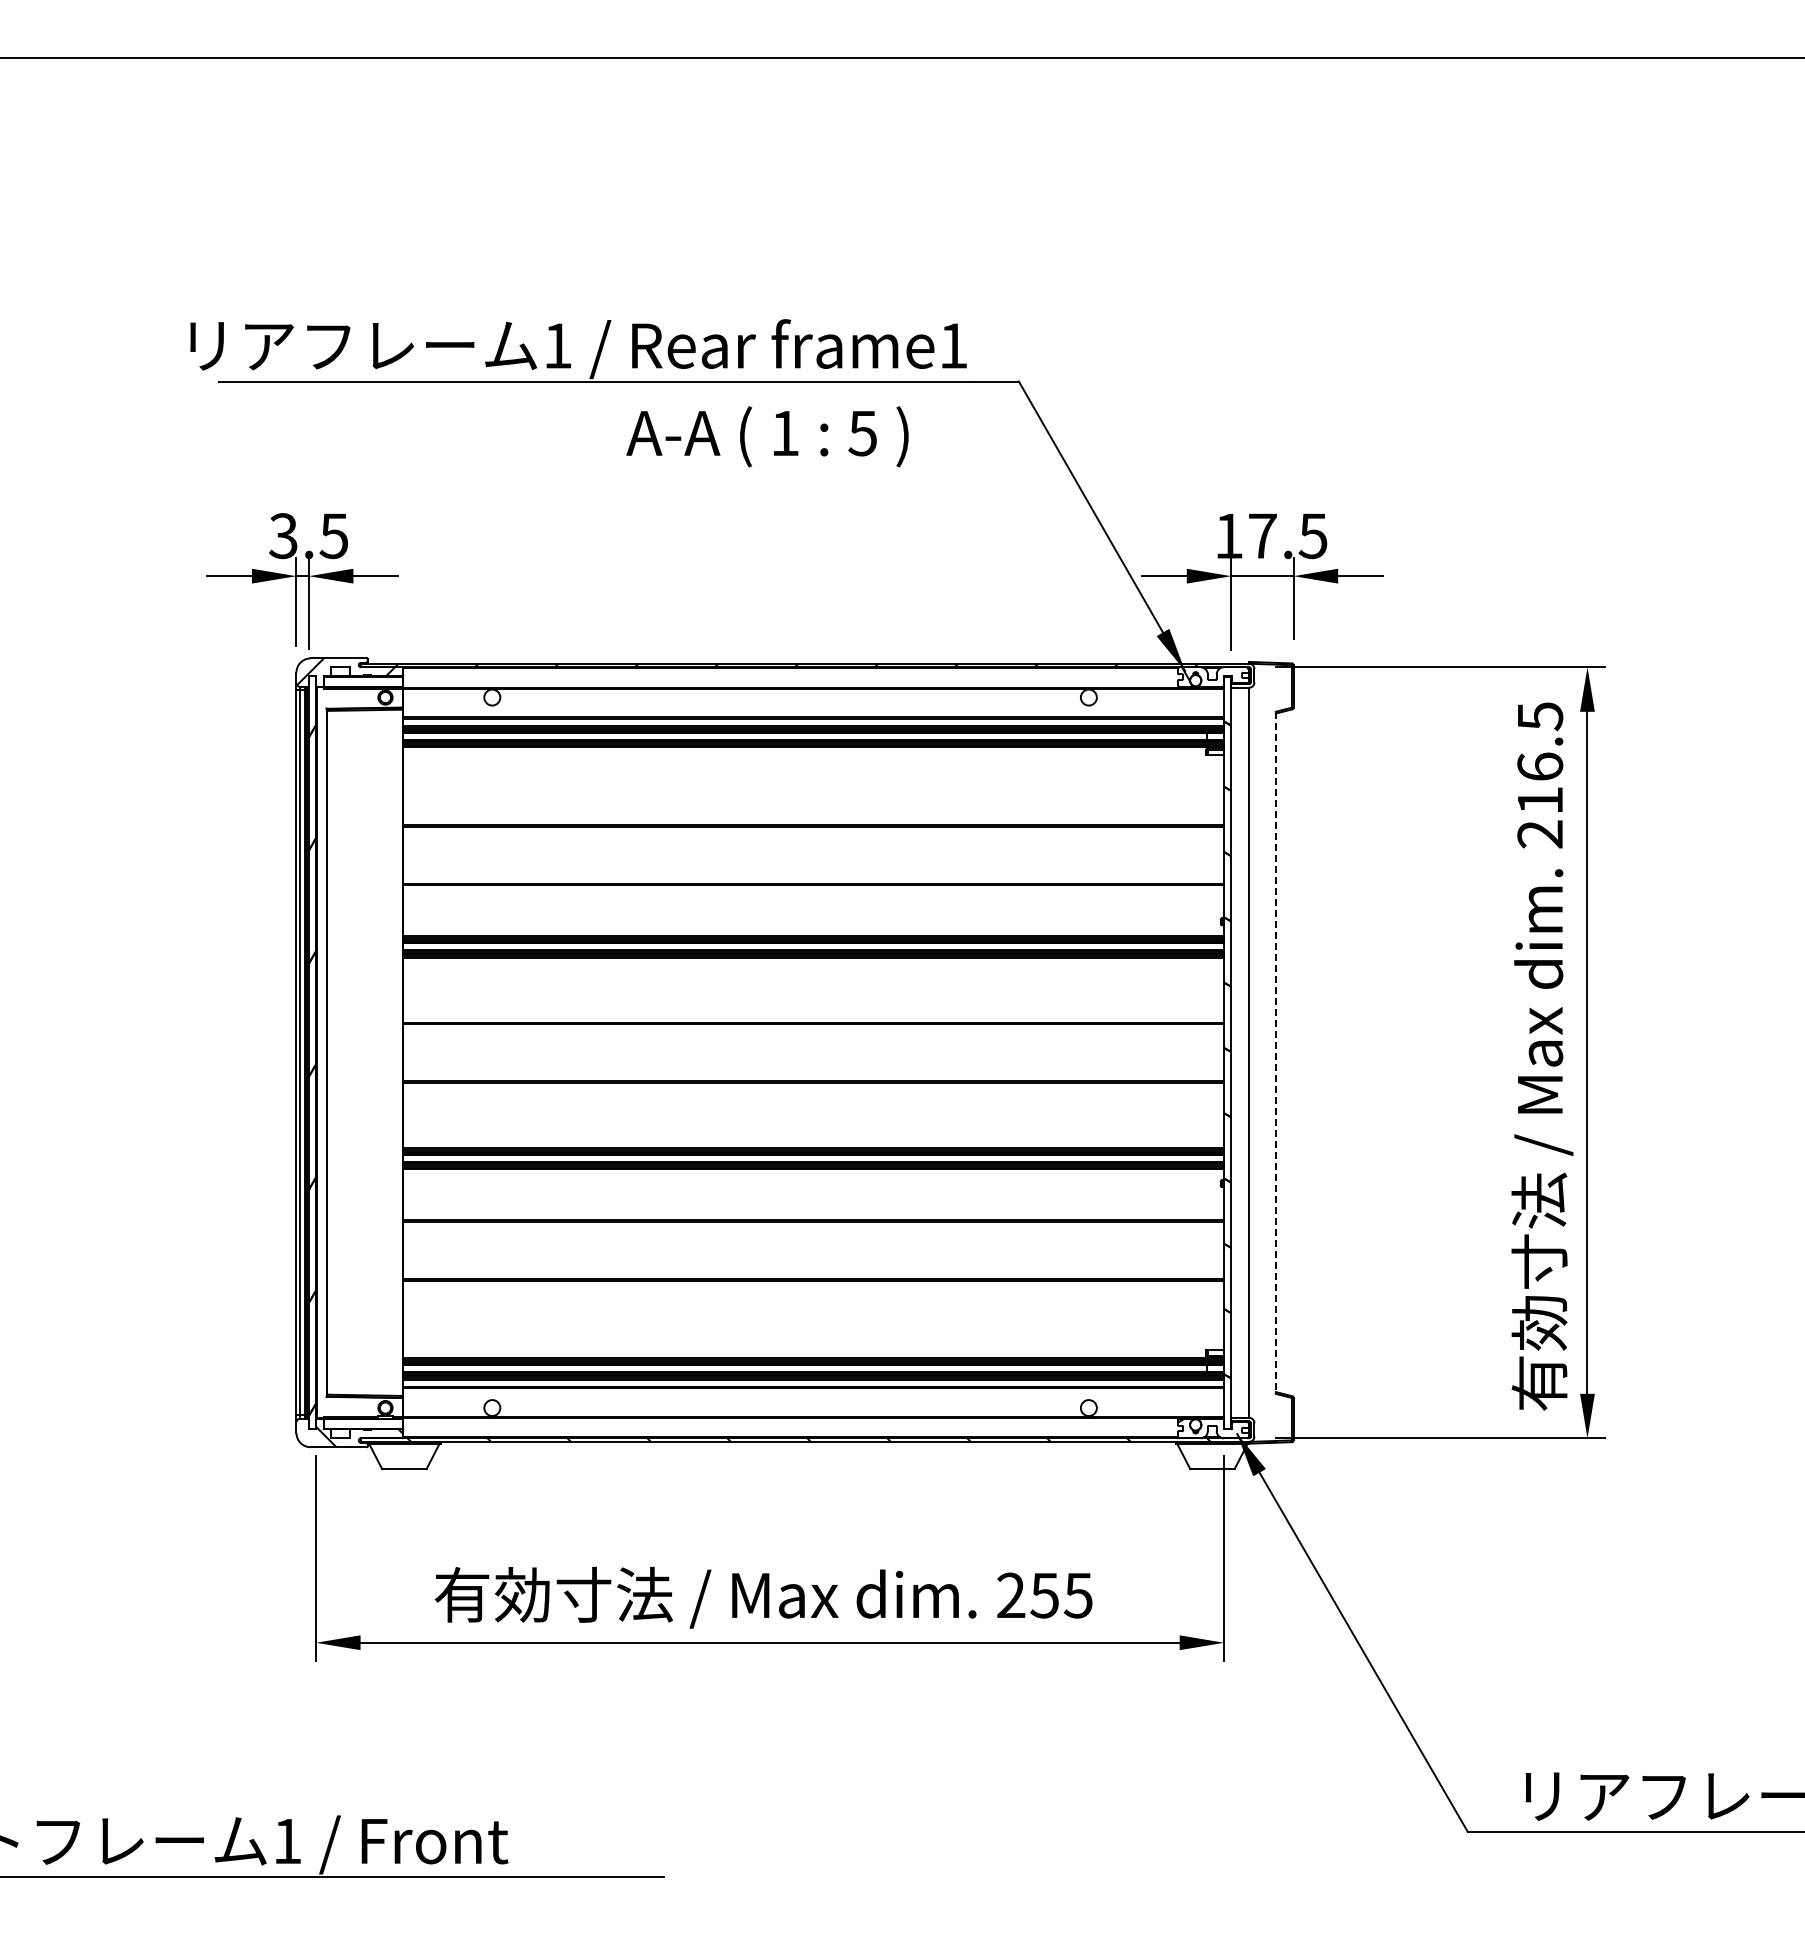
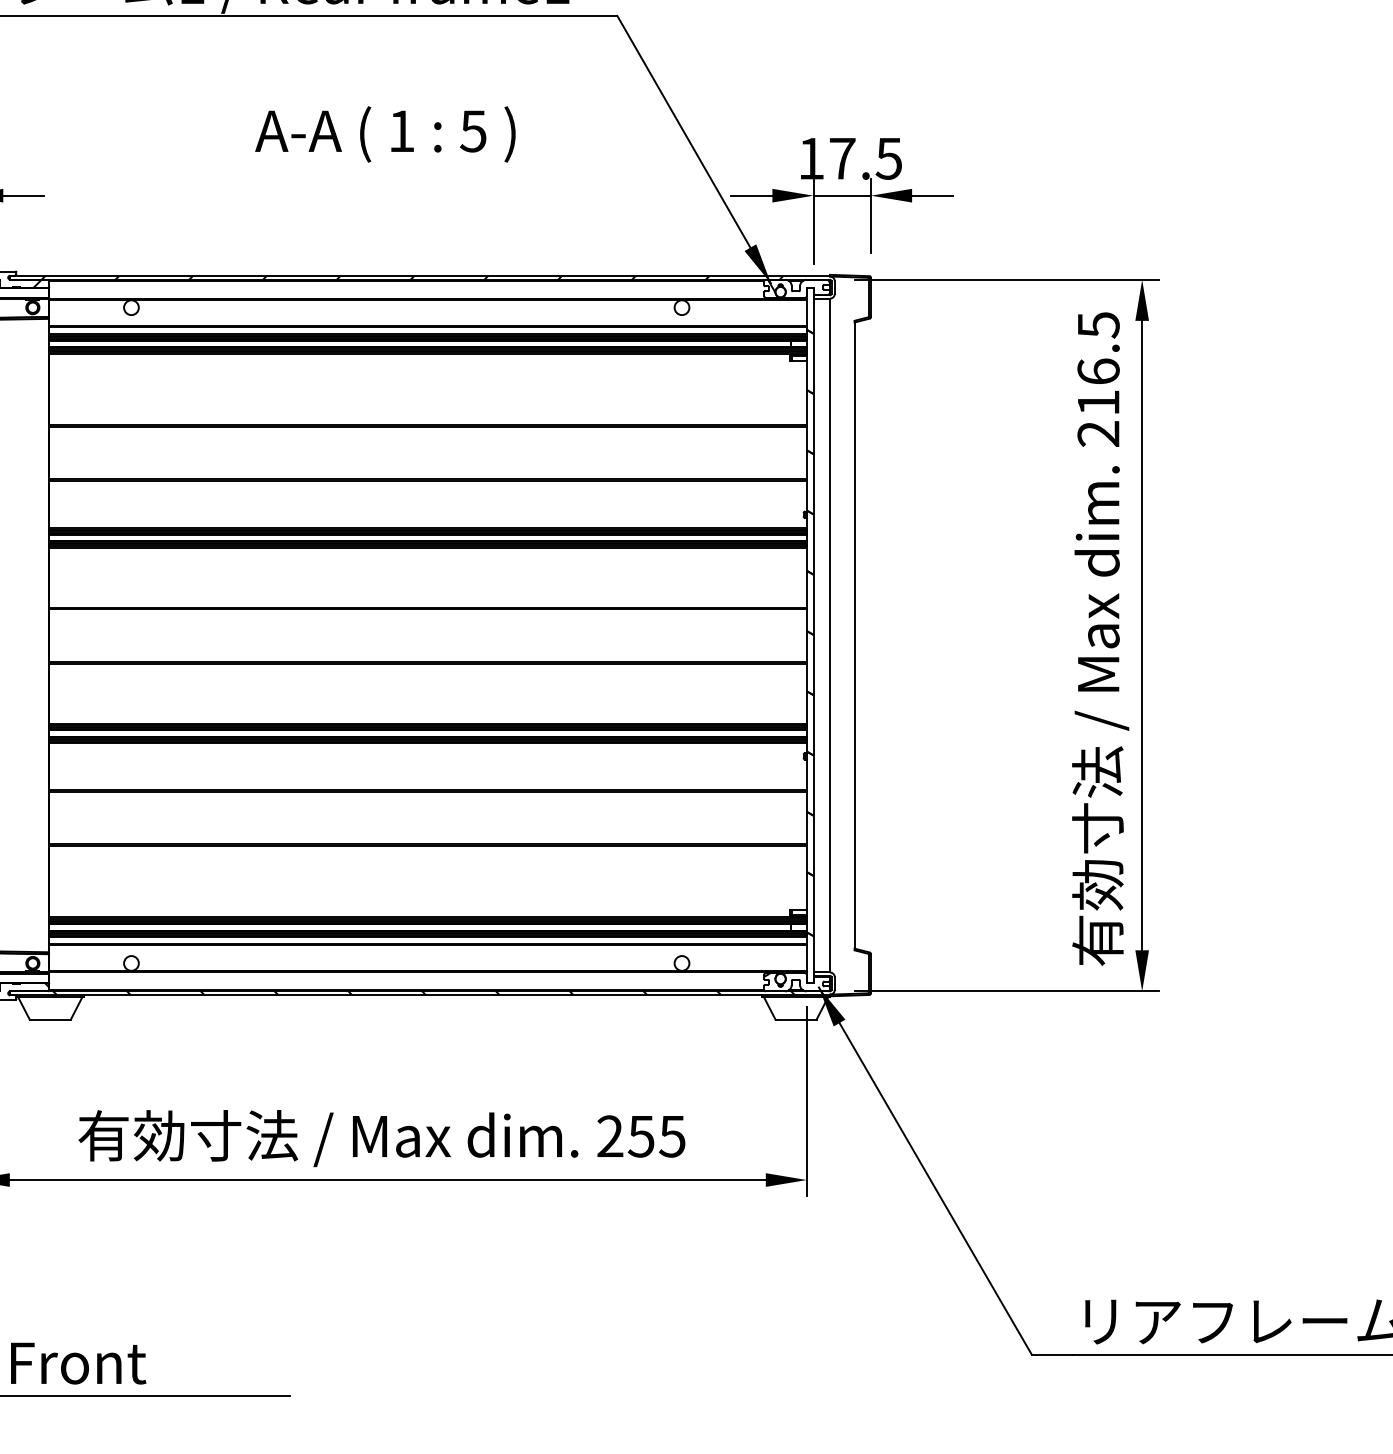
text: (767, 436) -> (385, 134), moved
line: (1275, 1053) -> (854, 636), dashed -> solid

